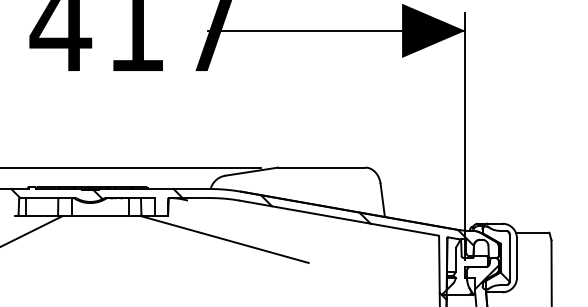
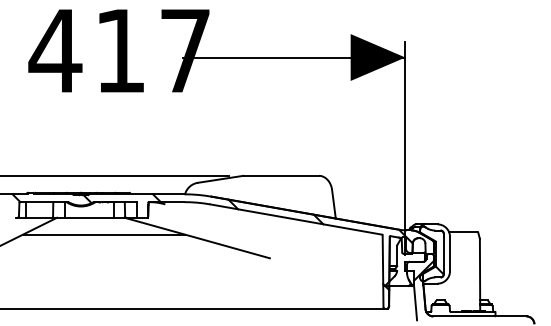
line: (116, 235) -> (103, 234), added

